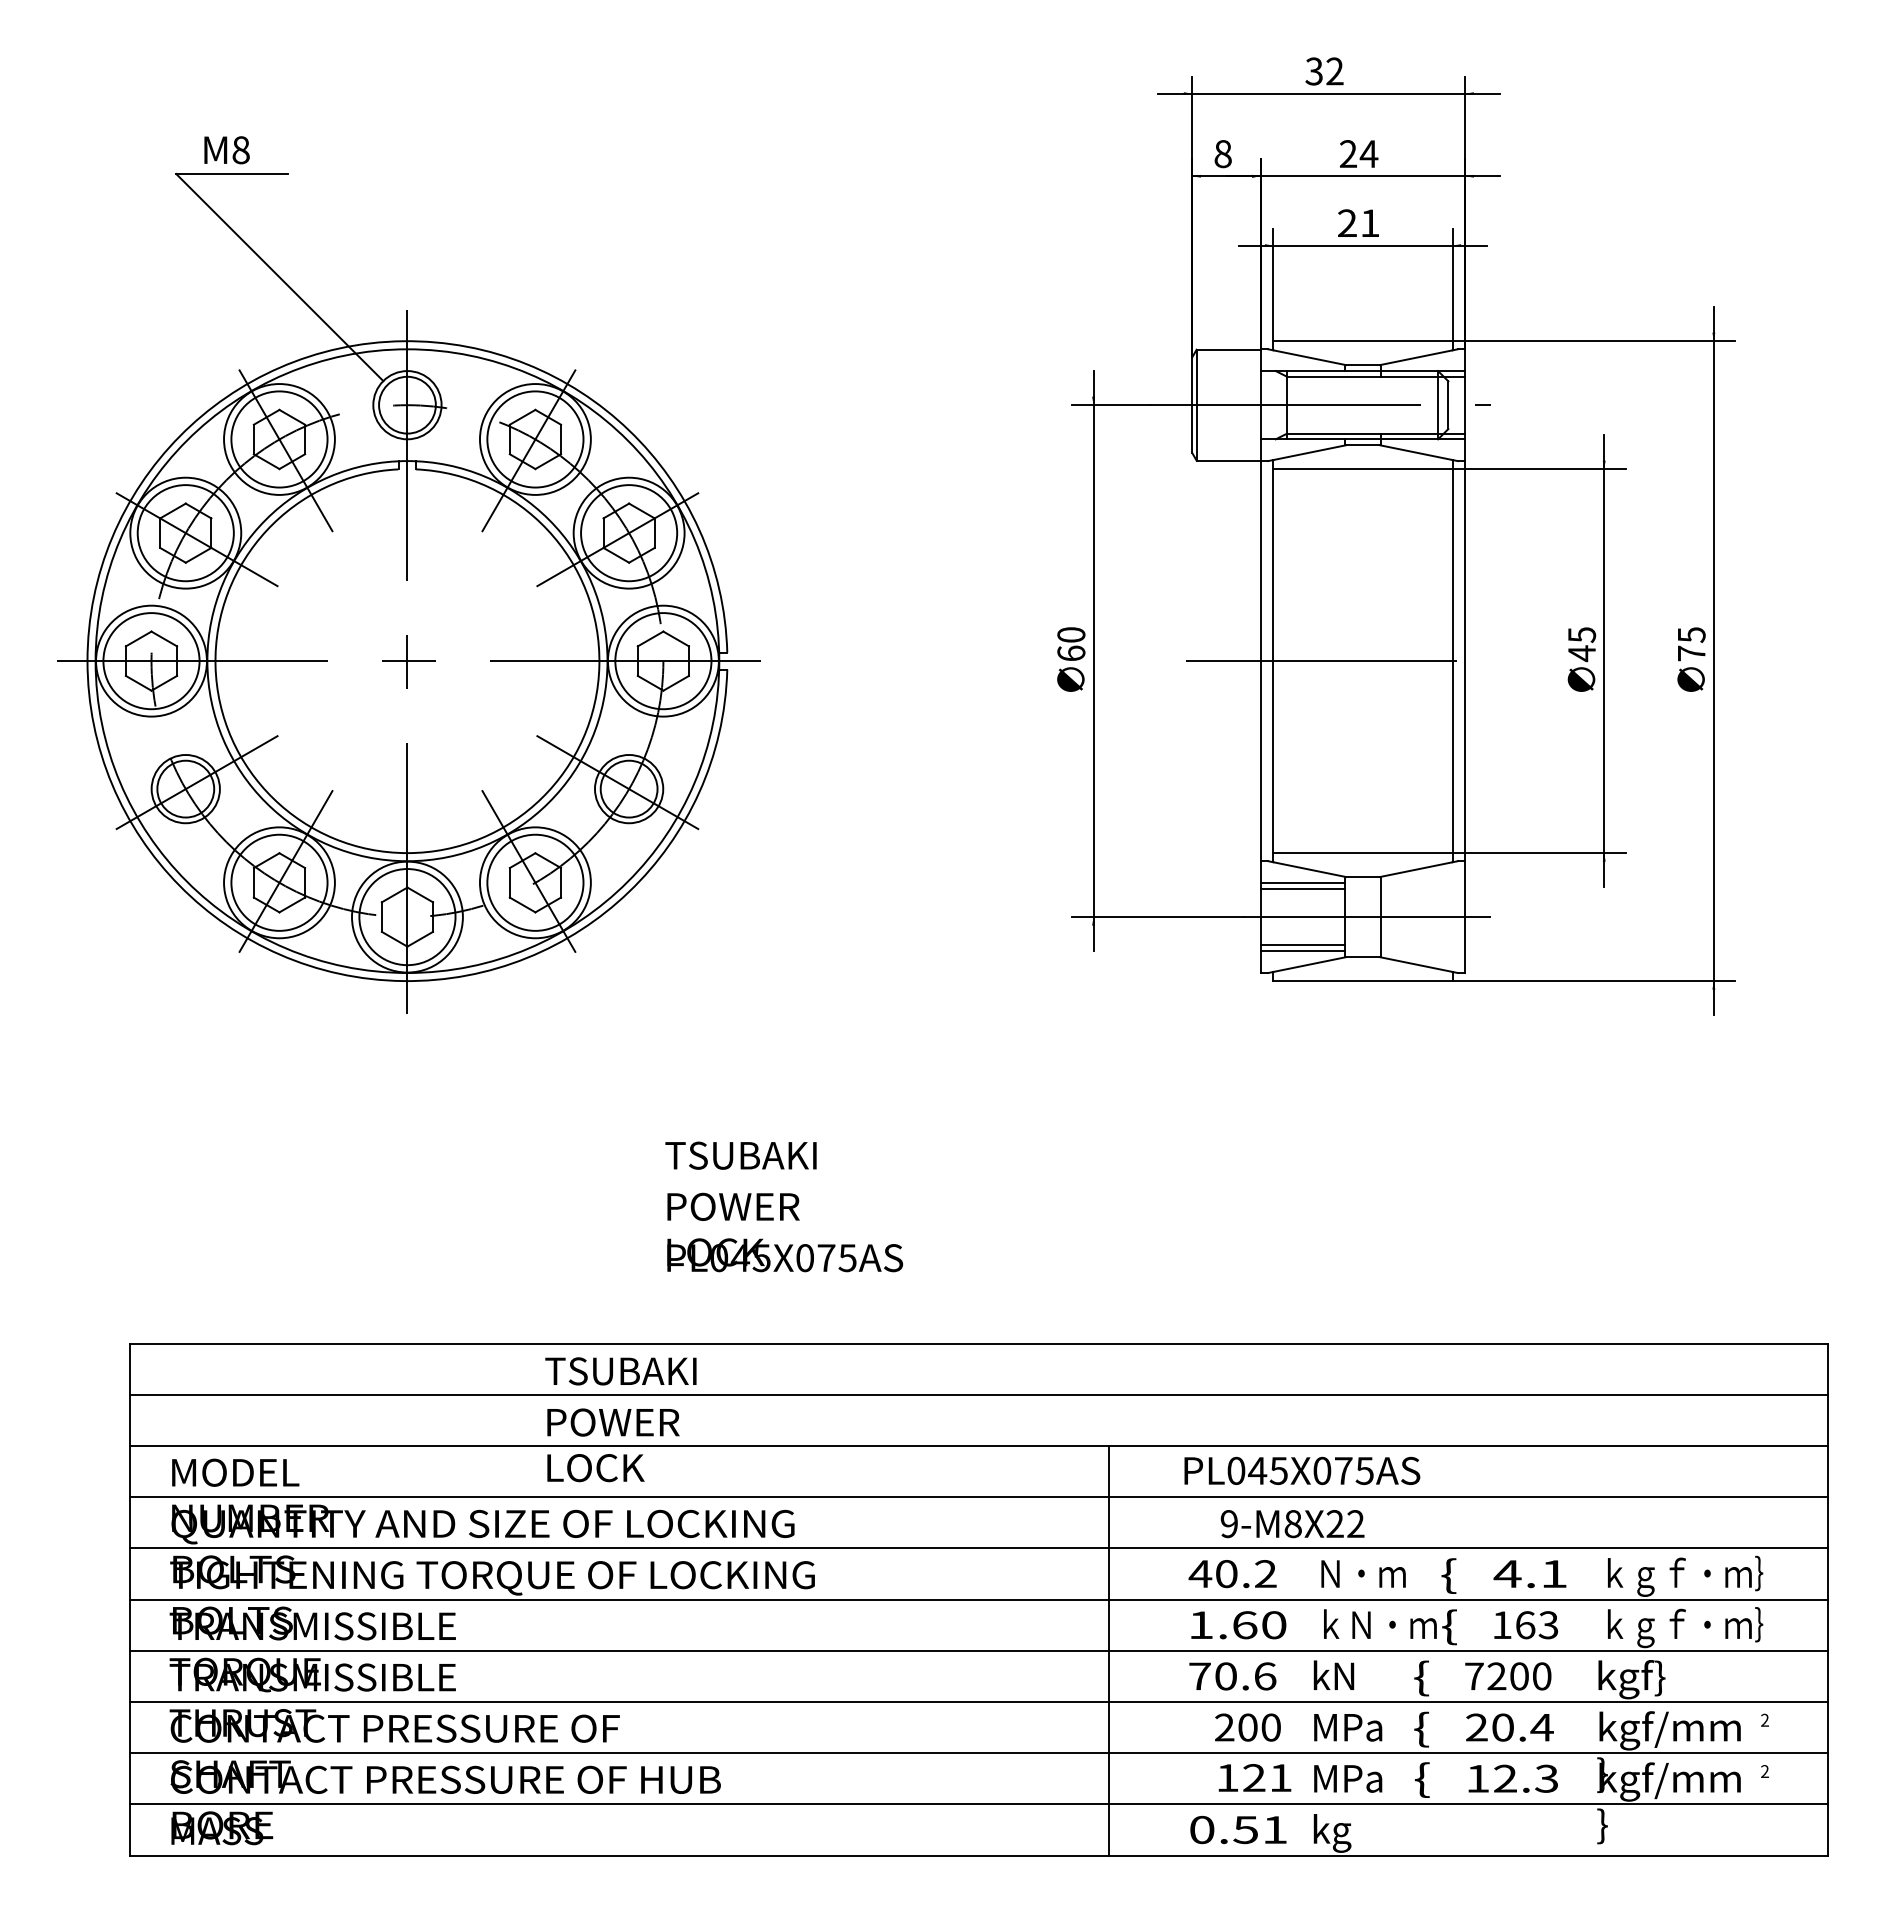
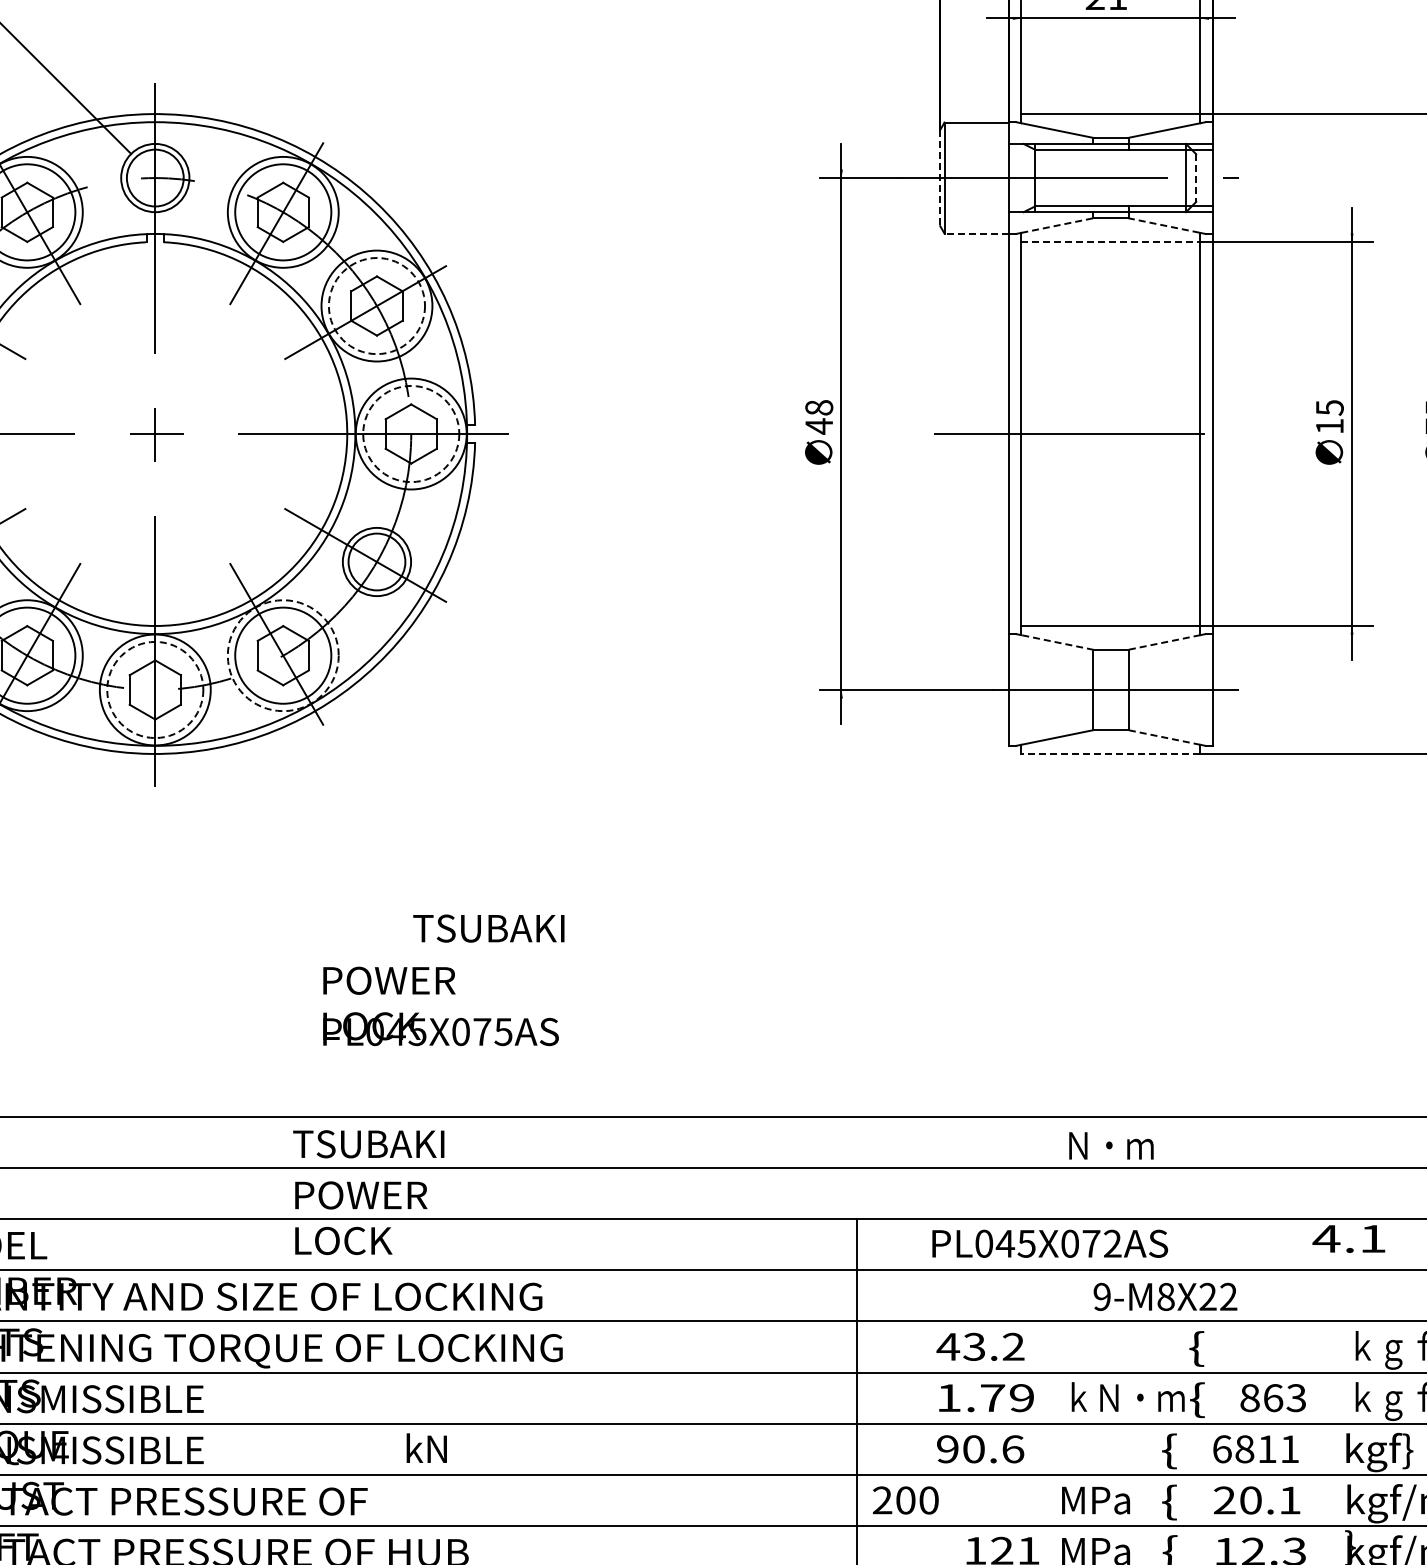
line: (1192, 405) -> (940, 178), solid -> dashed
line: (1448, 405) -> (1196, 178), solid -> dashed
line: (1310, 452) -> (1058, 225), solid -> dashed
line: (1416, 452) -> (1164, 225), solid -> dashed
line: (1228, 460) -> (976, 233), solid -> dashed
line: (1363, 469) -> (1111, 242), solid -> dashed
circle: (629, 533) -> (377, 306), solid -> dashed
text: (1071, 644) -> (819, 417), 60 -> 48
text: (1581, 653) -> (1329, 426), 45 -> 15
circle: (663, 661) -> (411, 434), solid -> dashed
line: (1309, 869) -> (1057, 642), solid -> dashed
line: (1415, 869) -> (1163, 642), solid -> dashed
circle: (534, 882) -> (282, 655), solid -> dashed
line: (1302, 882) -> (1050, 655), removed
line: (1302, 888) -> (1050, 661), removed
circle: (407, 917) -> (155, 690), solid -> dashed
line: (1302, 945) -> (1050, 718), removed
line: (1302, 951) -> (1050, 724), removed
line: (1415, 964) -> (1163, 737), solid -> dashed
line: (1363, 981) -> (1111, 754), solid -> dashed
text: (785, 1232) -> (441, 1006), moved
text: (1364, 1470) -> (1112, 1243), PL045X075AS -> PL045X072AS
text: (1292, 1524) -> (1165, 1297), moved
text: (1363, 1573) -> (1111, 1145), moved
text: (1226, 1574) -> (974, 1347), 40.2 -> 43.2
text: (1529, 1574) -> (1348, 1239), moved
text: (1259, 1625) -> (1007, 1398), 1.60 -> 1.79
text: (1501, 1625) -> (1249, 1398), 163 -> 863
text: (1333, 1674) -> (426, 1447), moved
text: (1199, 1676) -> (947, 1449), 70.6 -> 90.6
text: (1508, 1676) -> (1256, 1449), 7200 -> 6811
text: (1247, 1727) -> (905, 1500), moved
text: (1541, 1727) -> (1289, 1500), 20.4 -> 20.1

